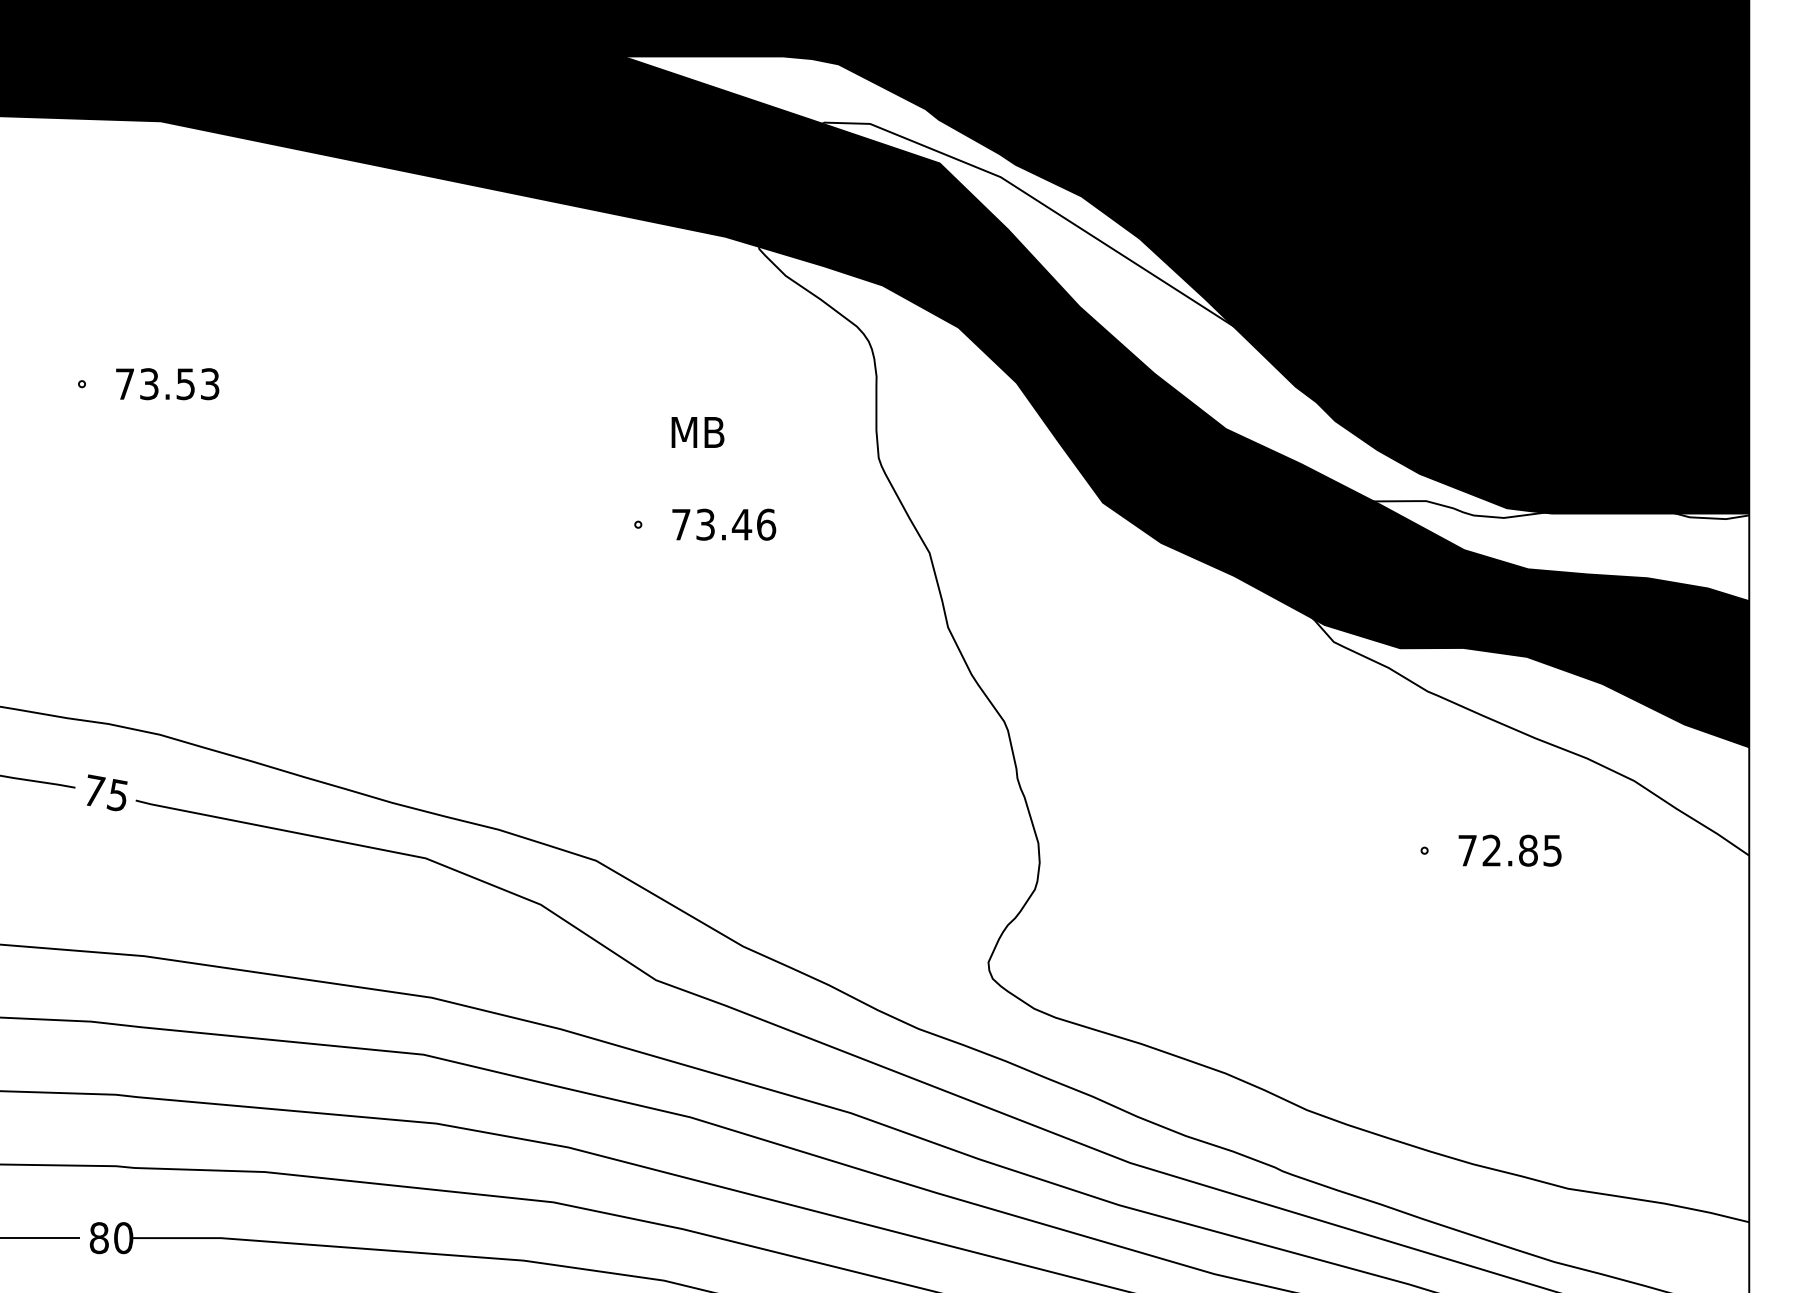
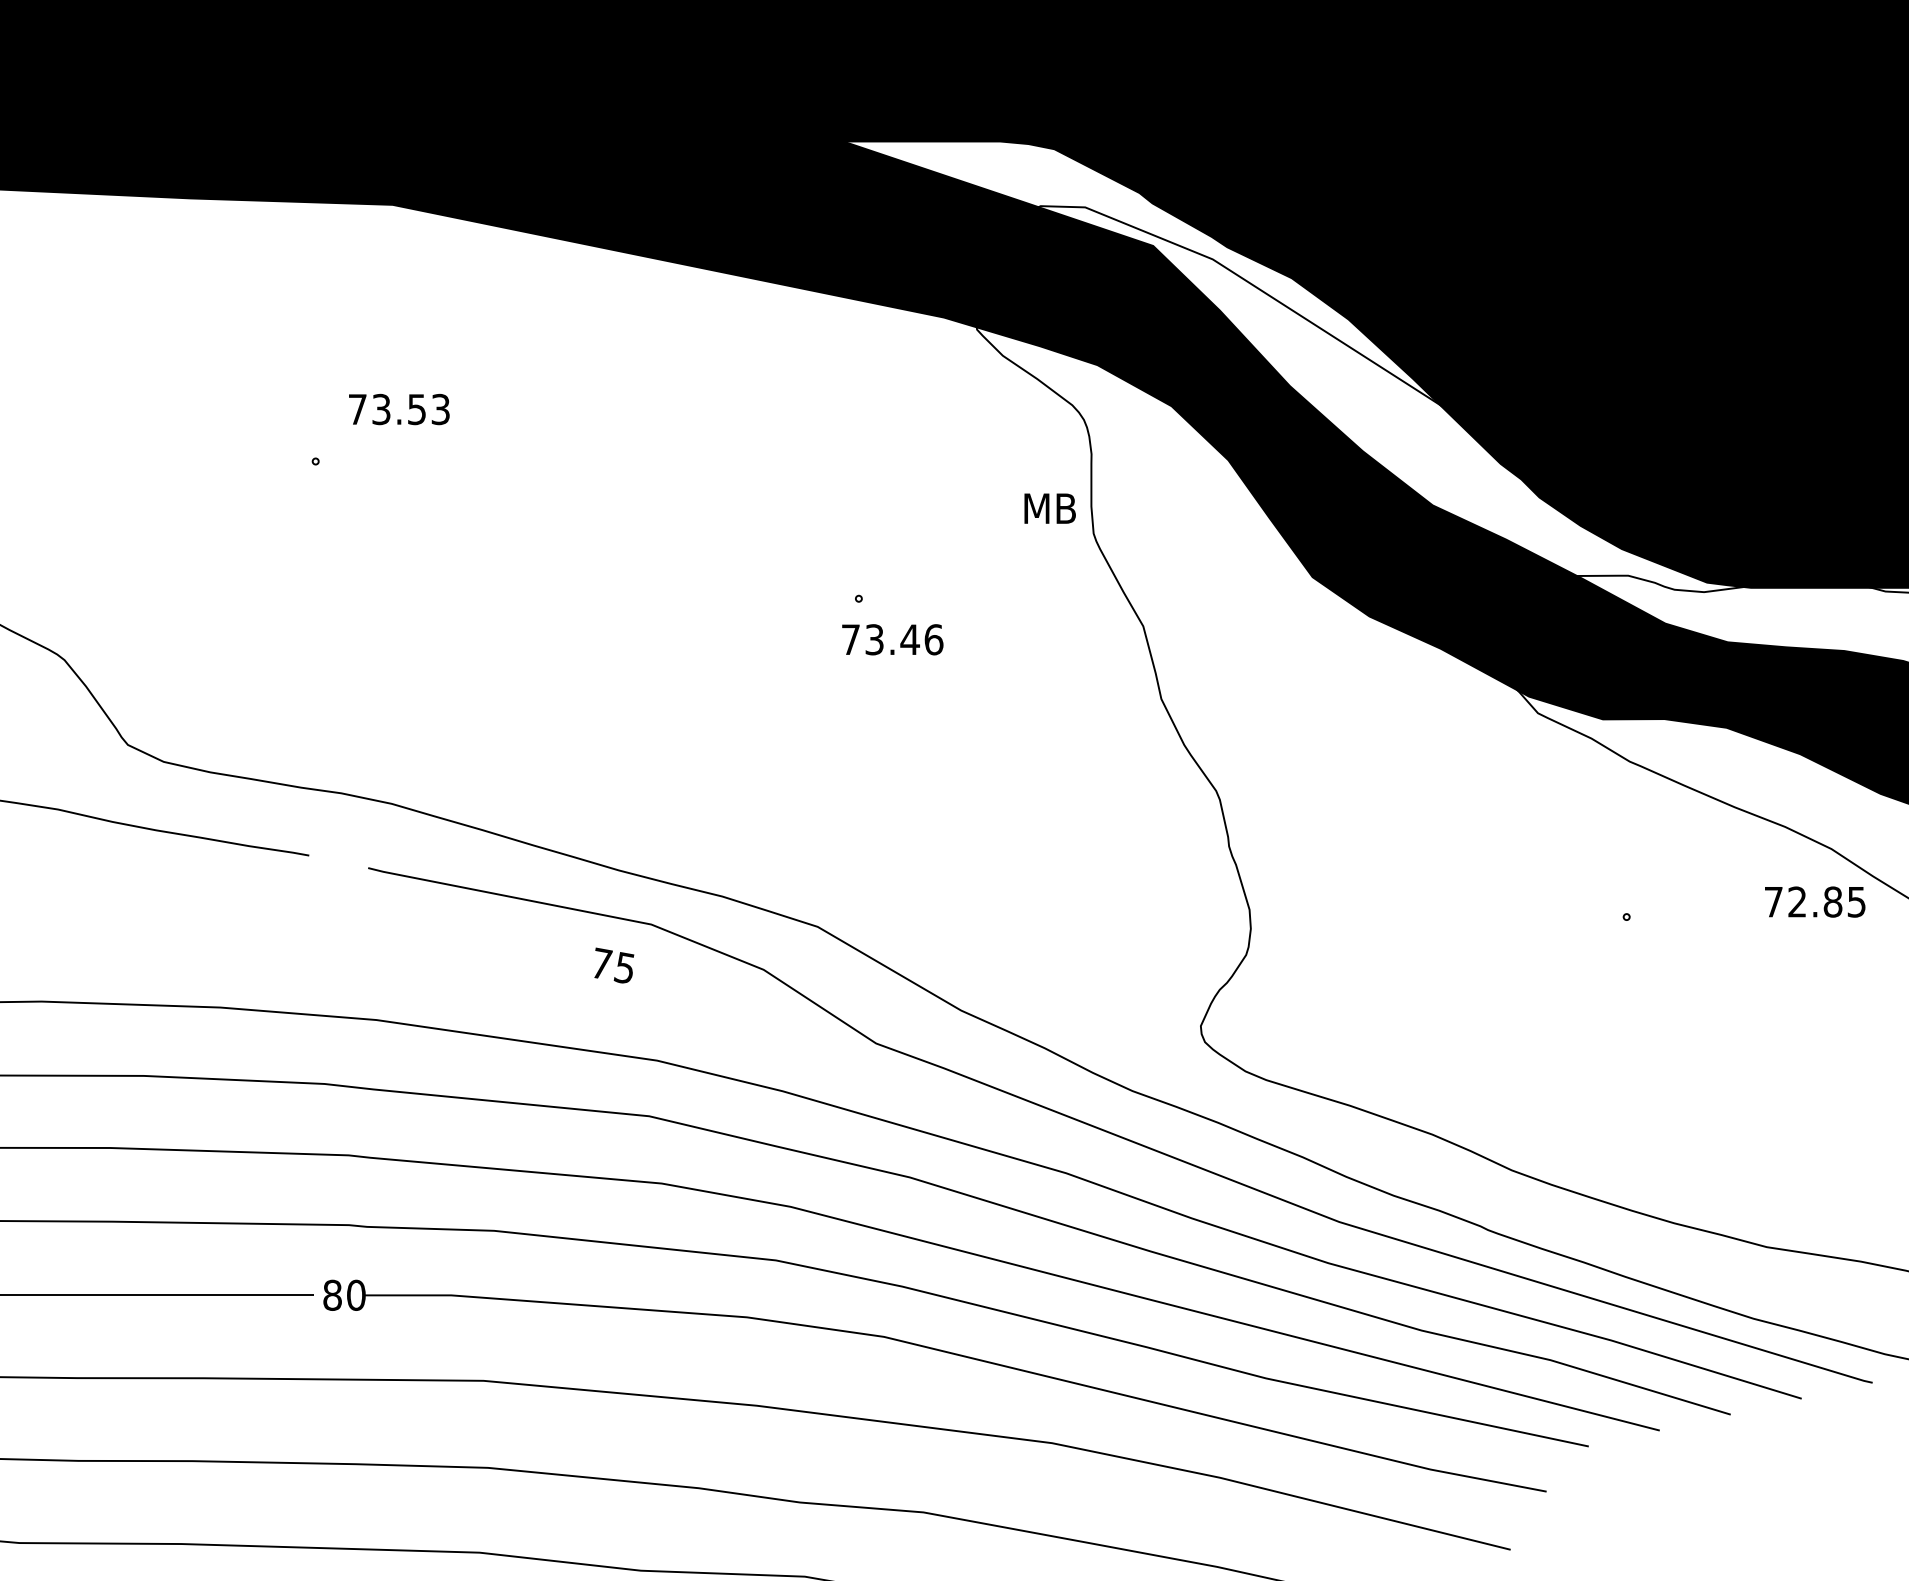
text: (167, 384) -> (399, 409), moved
text: (697, 432) -> (1049, 508), moved
text: (723, 524) -> (892, 639), moved
text: (107, 792) -> (614, 965), moved
text: (1510, 850) -> (1815, 901), moved

